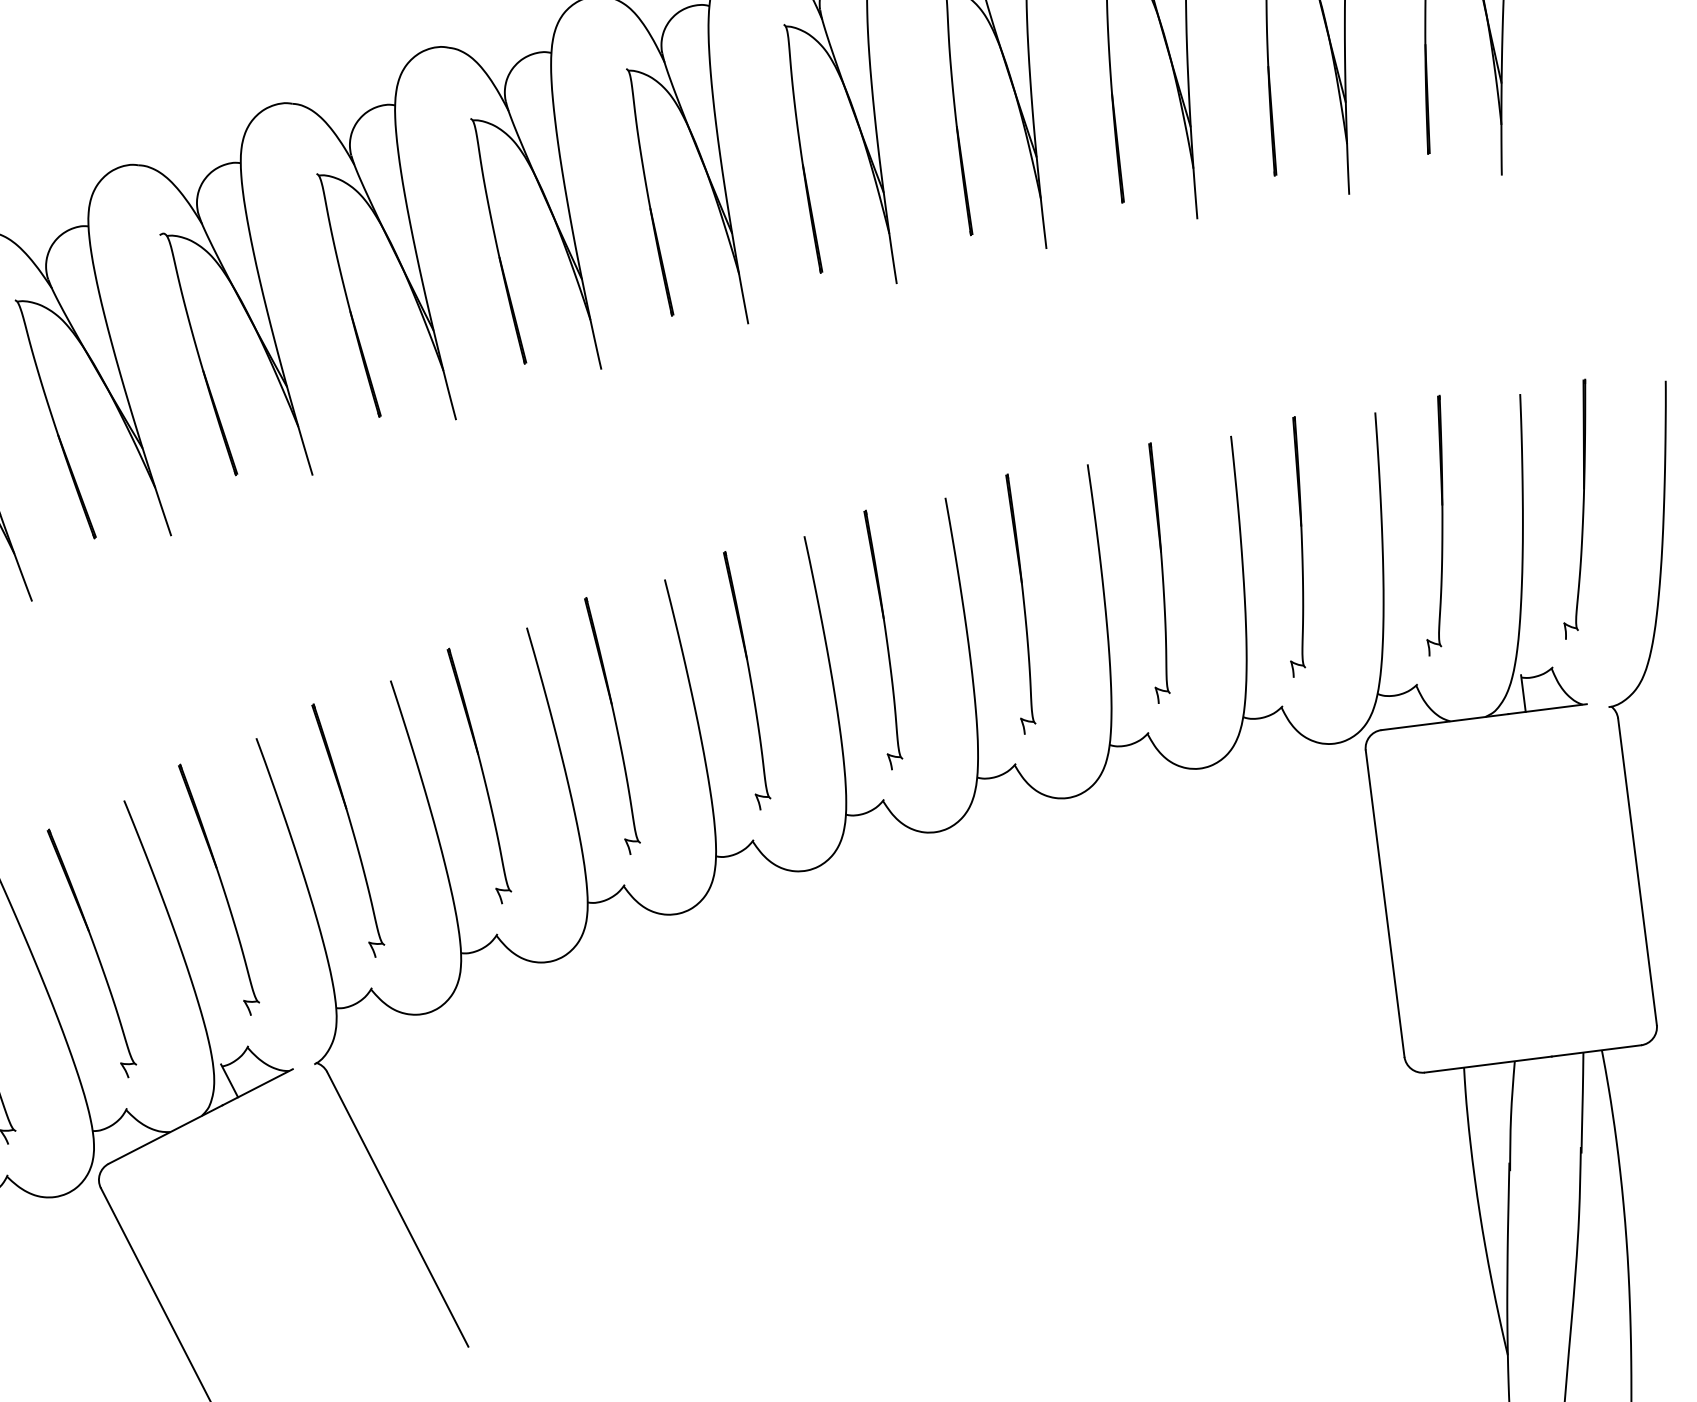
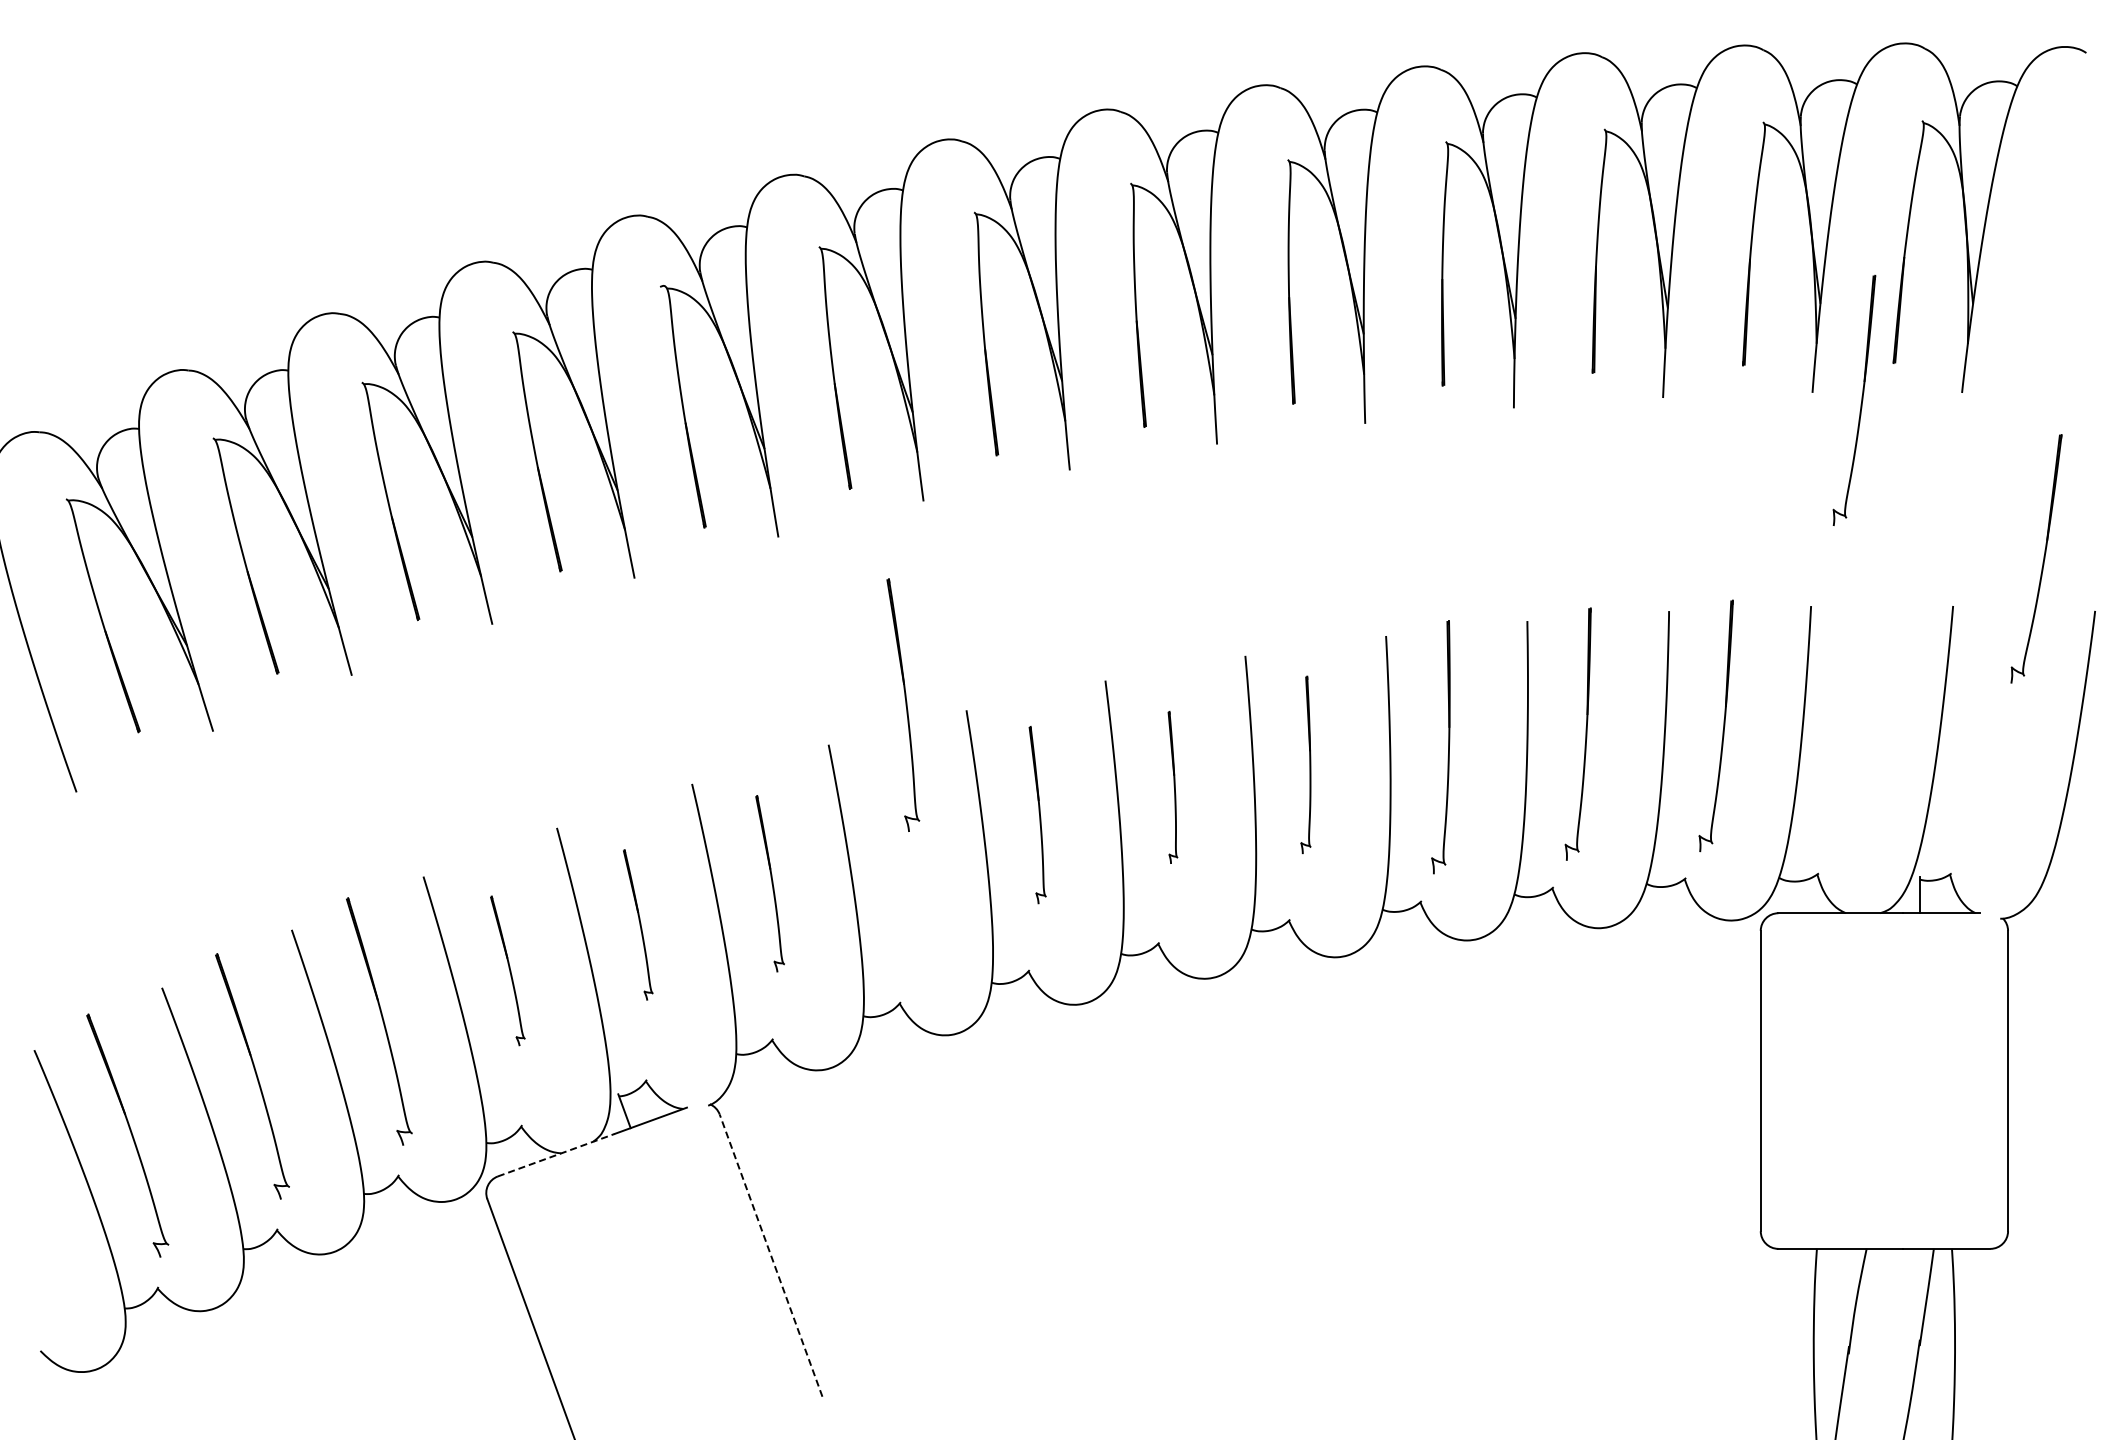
part: (1582, 508) -> (2043, 558), moved
part: (1441, 523) -> (1861, 399), moved
part: (879, 639) -> (1305, 764), size x0.7
part: (747, 679) -> (1172, 787), size x0.6
part: (612, 725) -> (1037, 815), size x0.7
part: (480, 774) -> (903, 704), moved
part: (349, 829) -> (770, 883), size x0.7
part: (219, 888) -> (638, 924), size x0.6
part: (92, 952) -> (507, 970), size x0.6
line: (165, 1134) -> (556, 1155), solid -> dashed
line: (397, 1209) -> (770, 1255), solid -> dashed

